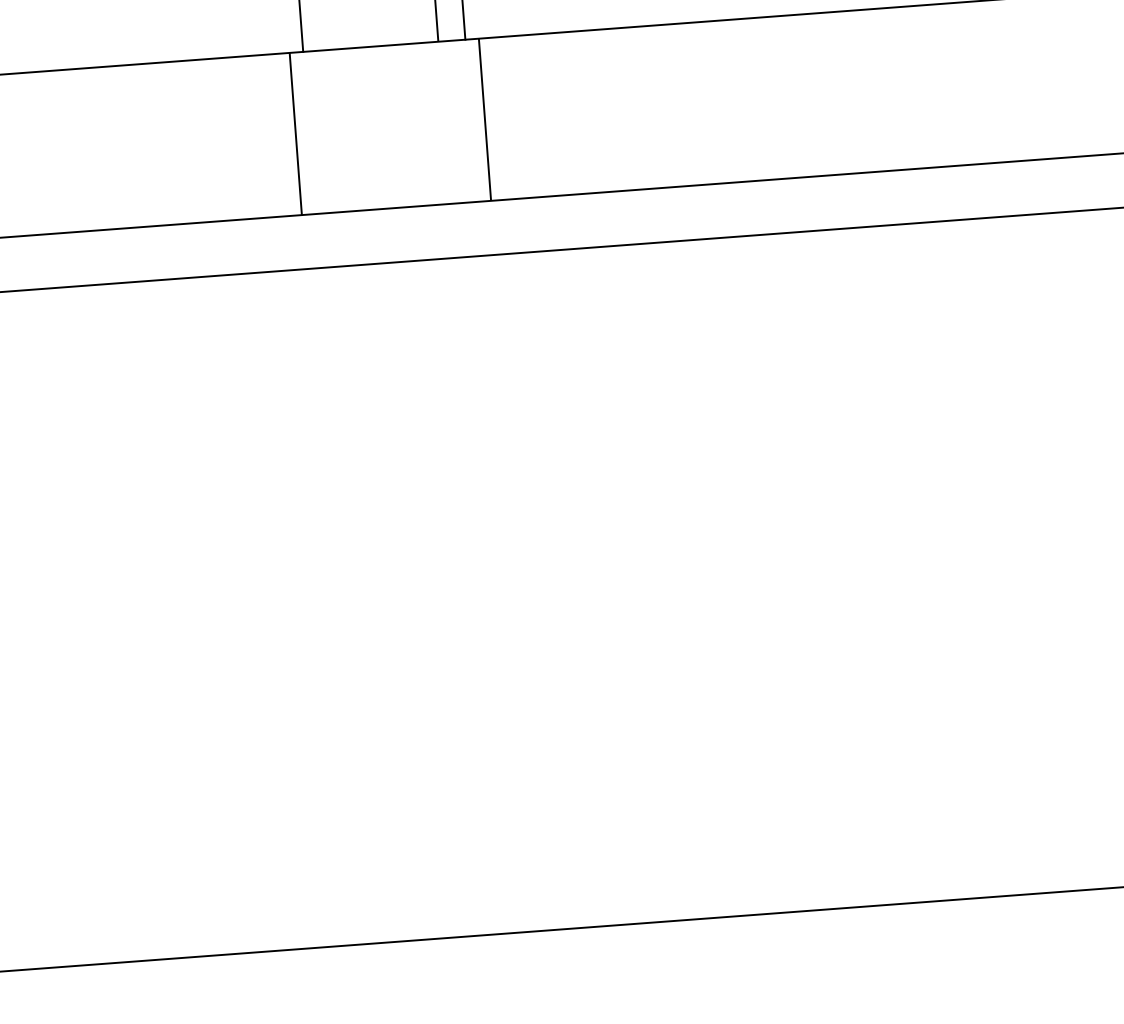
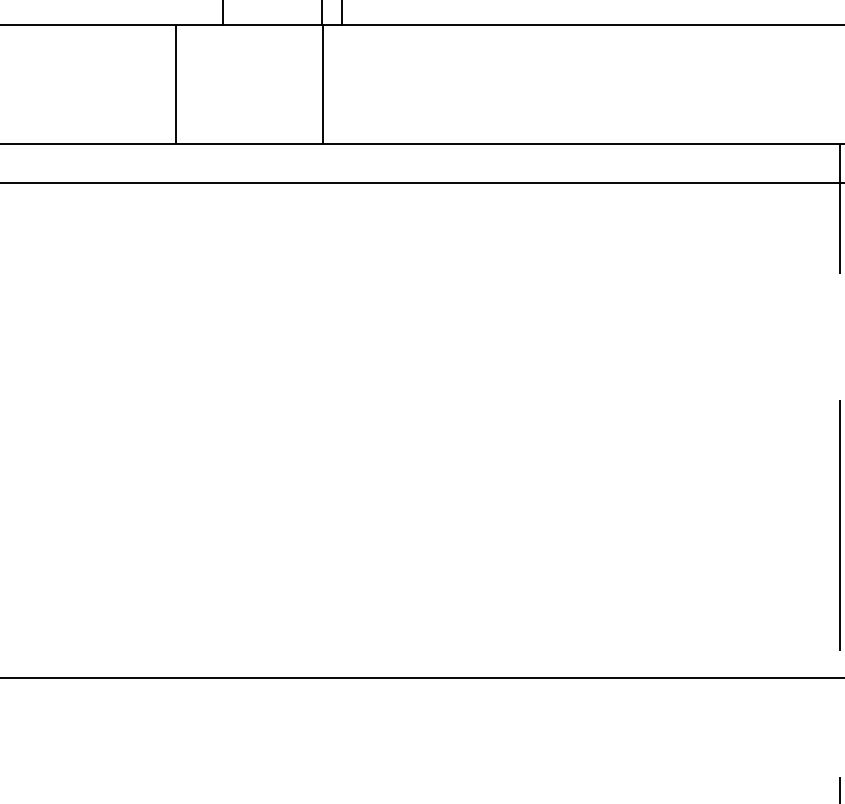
line: (484, 118) -> (322, 83), moved
line: (295, 132) -> (176, 83), moved

